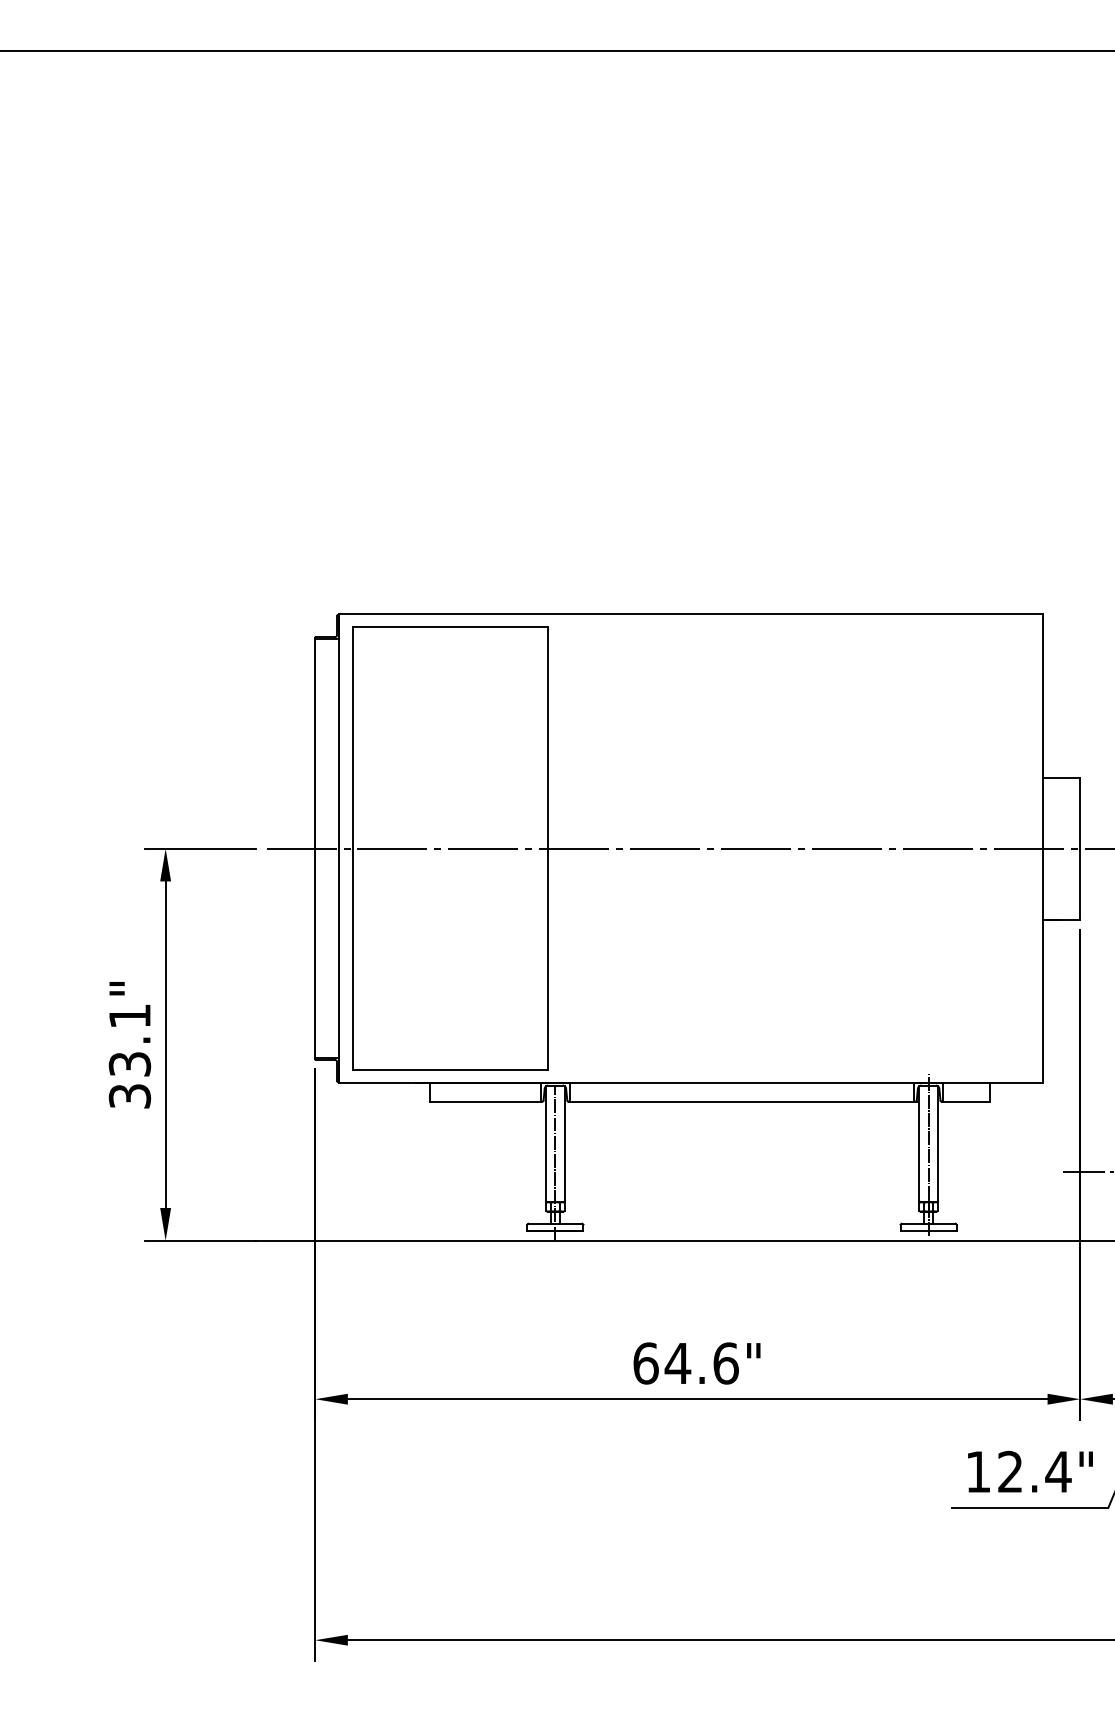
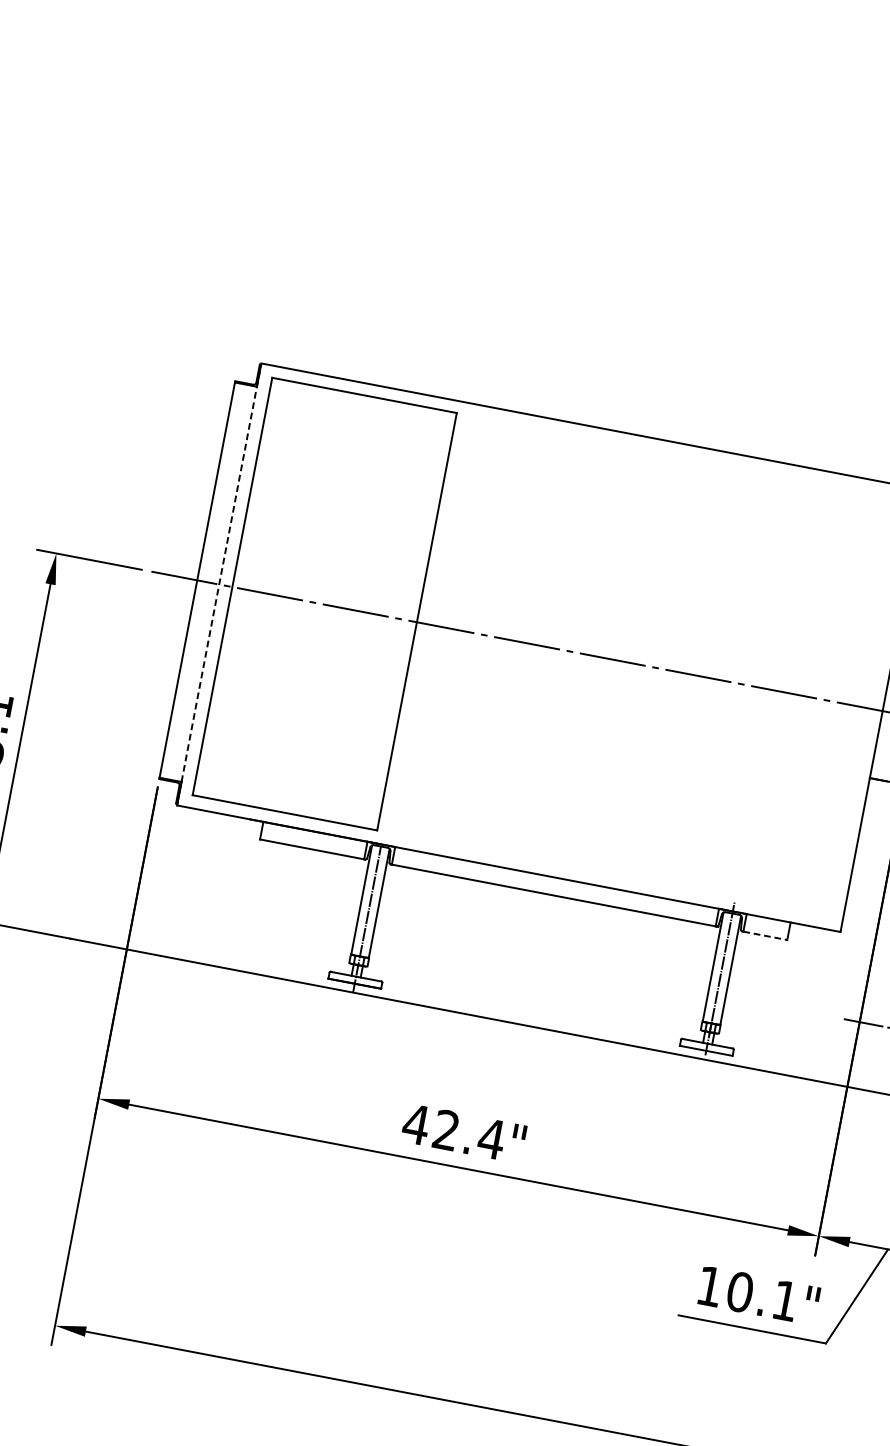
line: (338, 835) -> (221, 572), solid -> dashed
line: (967, 1101) -> (766, 935), solid -> dashed
text: (685, 1363) -> (453, 1131), 64.6" -> 42.4"
text: (1034, 1471) -> (762, 1296), 12.4" -> 10.1"

